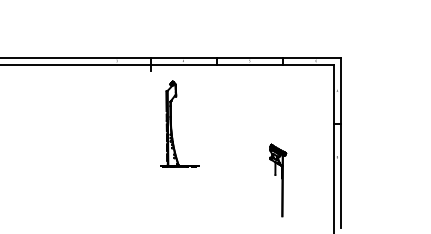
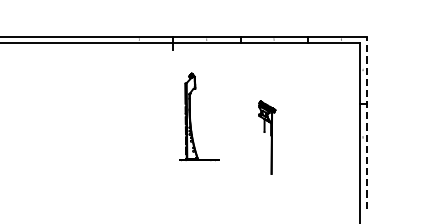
part: (171, 123) -> (190, 116), moved
line: (341, 142) -> (367, 122), solid -> dashed
part: (278, 180) -> (267, 137), moved

